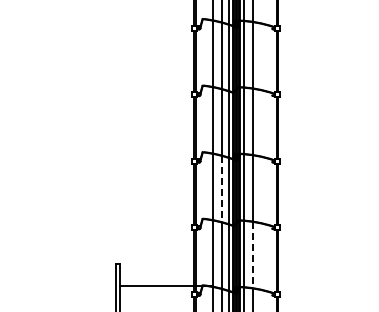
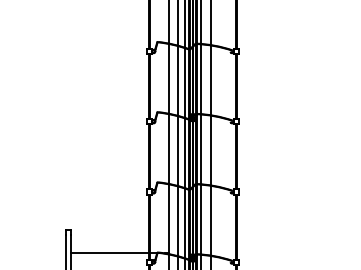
line: (222, 189) -> (178, 151), dashed -> solid
line: (253, 255) -> (211, 221), dashed -> solid

